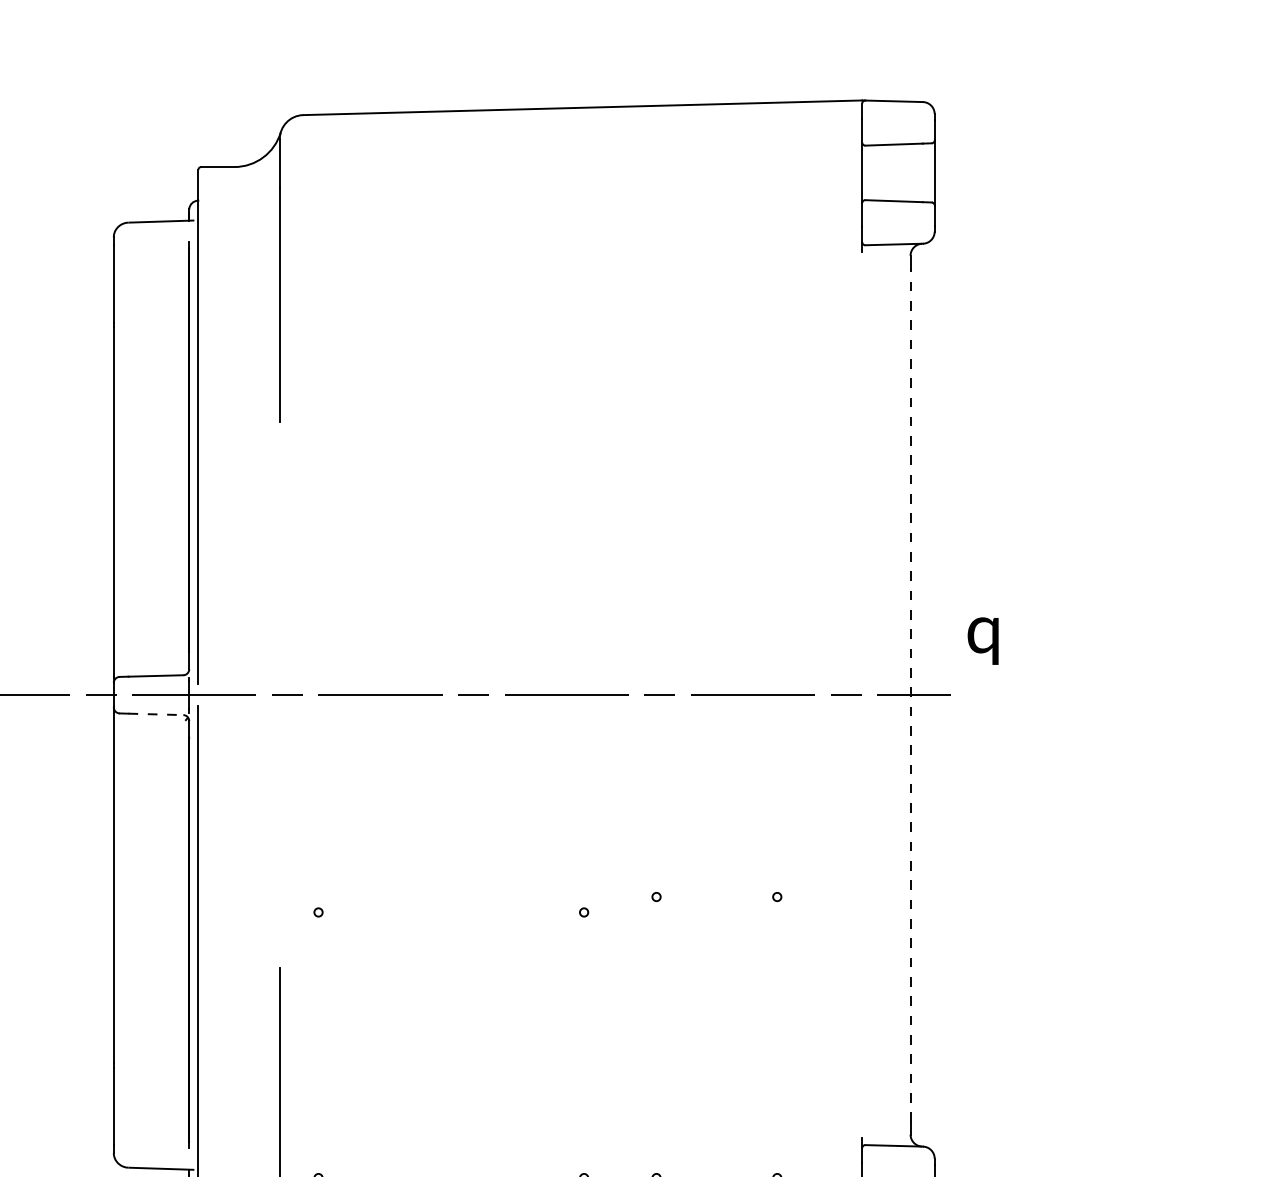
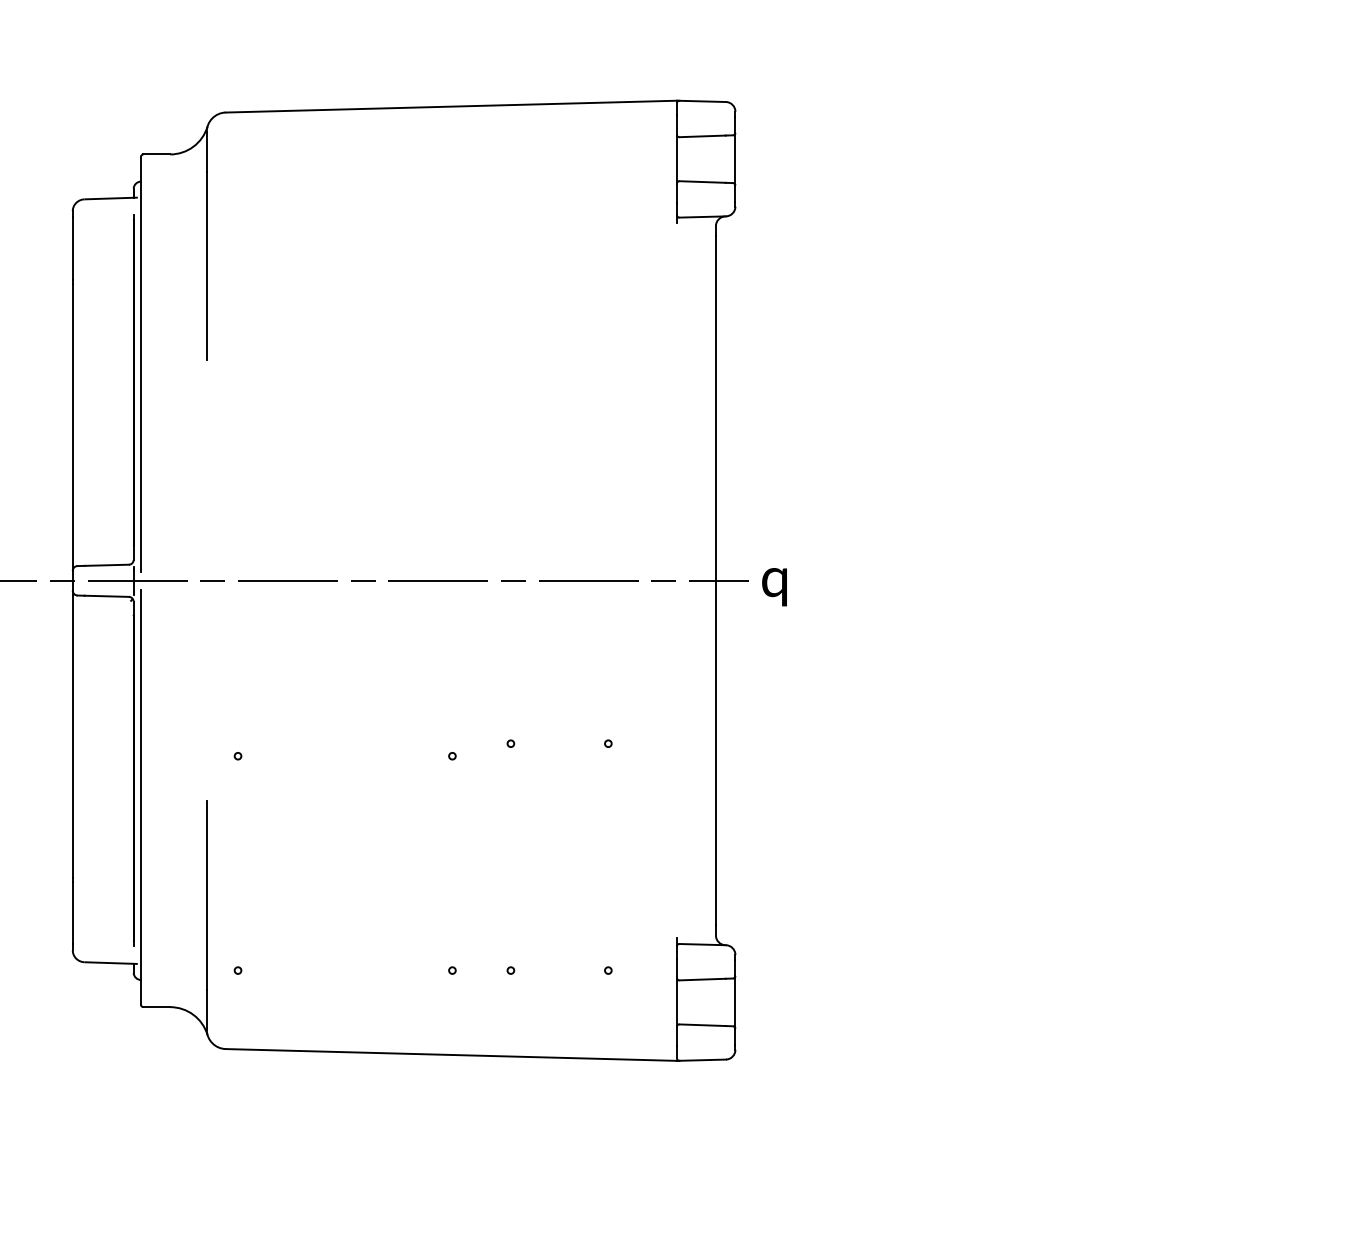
text: (983, 641) -> (774, 587), moved
line: (910, 694) -> (715, 580), dashed -> solid
line: (156, 714) -> (107, 596), dashed -> solid

